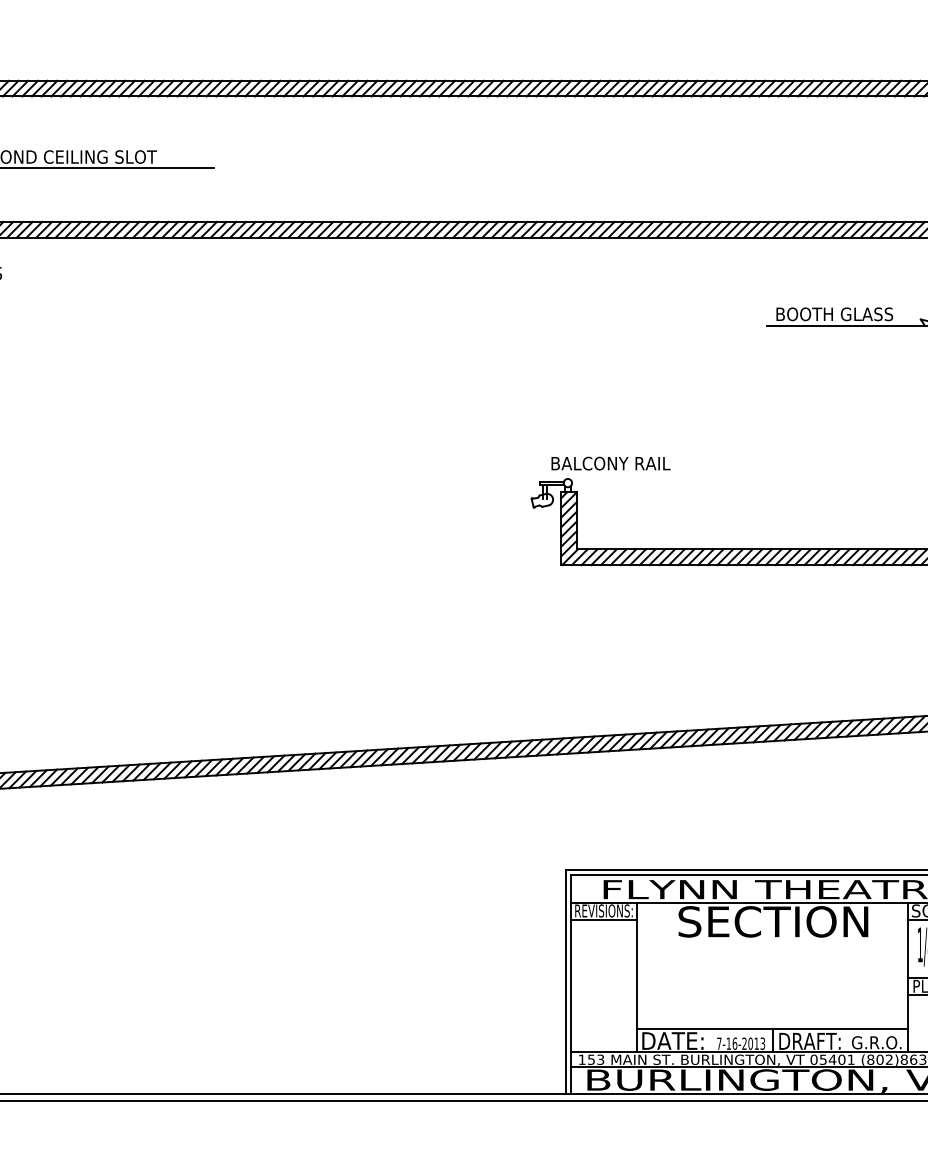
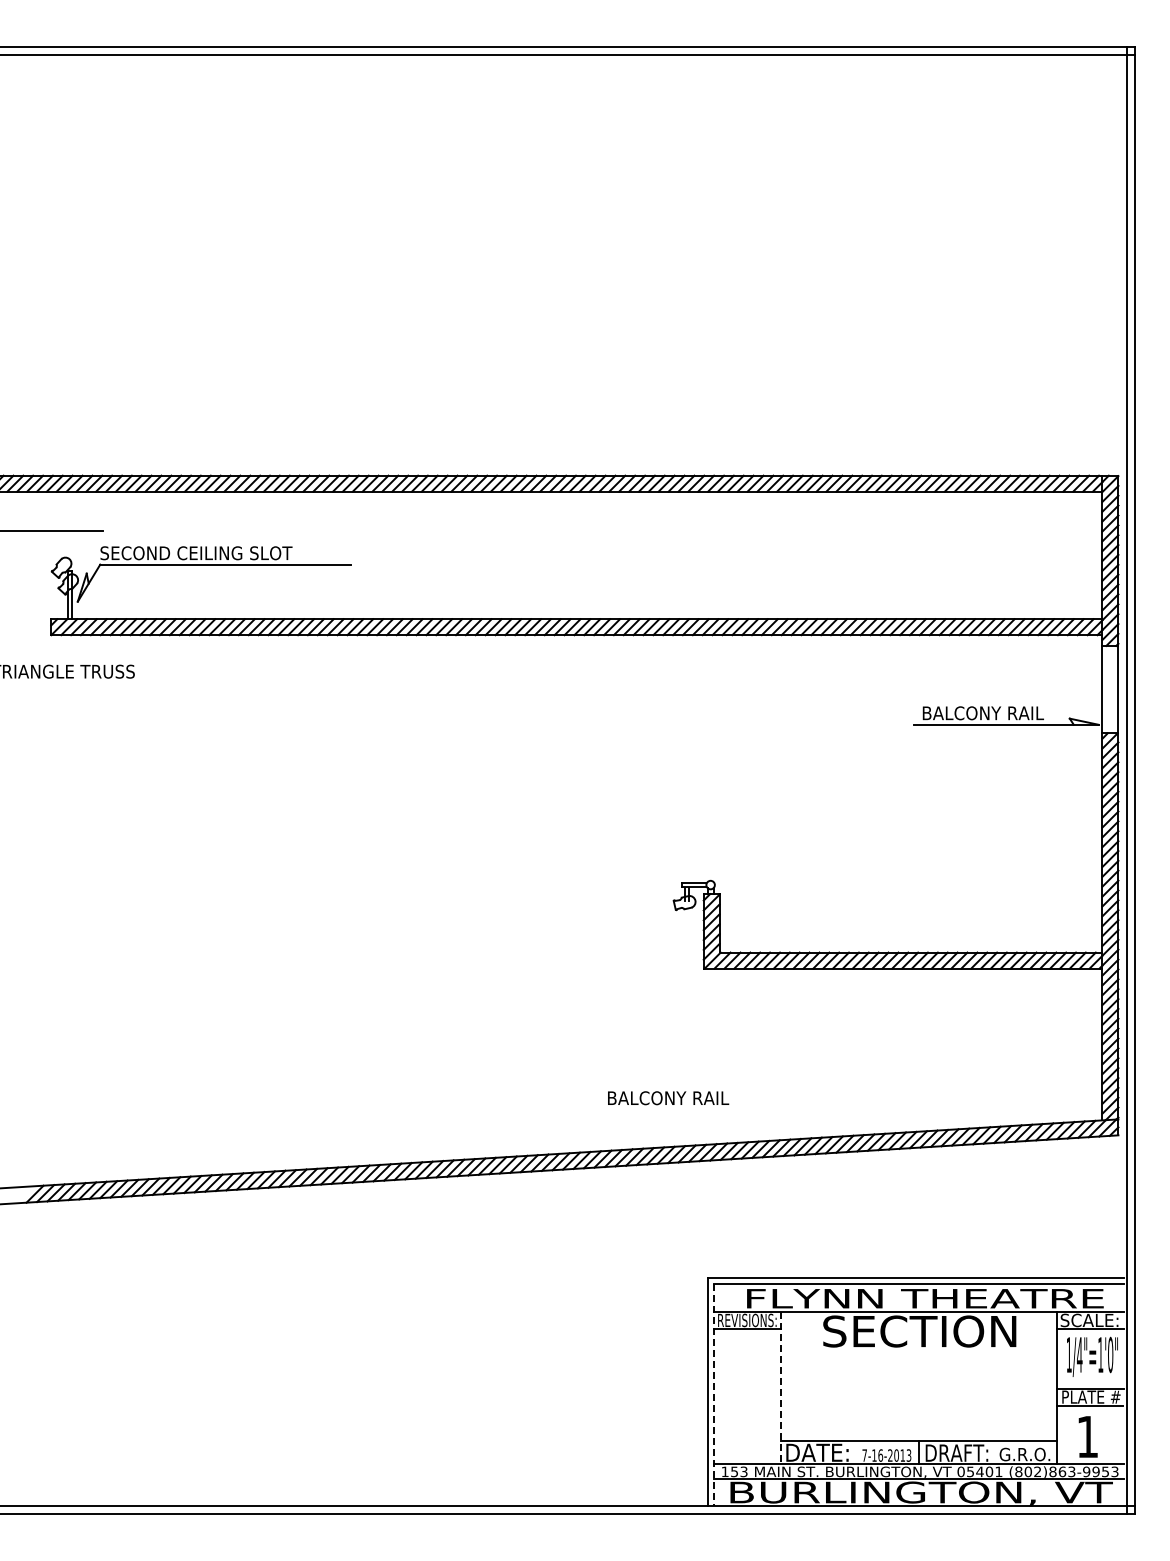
text: (840, 314) -> (988, 713), BOOTH GLASS -> BALCONY RAIL
text: (611, 463) -> (668, 1098), moved
line: (636, 977) -> (780, 1388), solid -> dashed
line: (570, 984) -> (713, 1395), solid -> dashed

